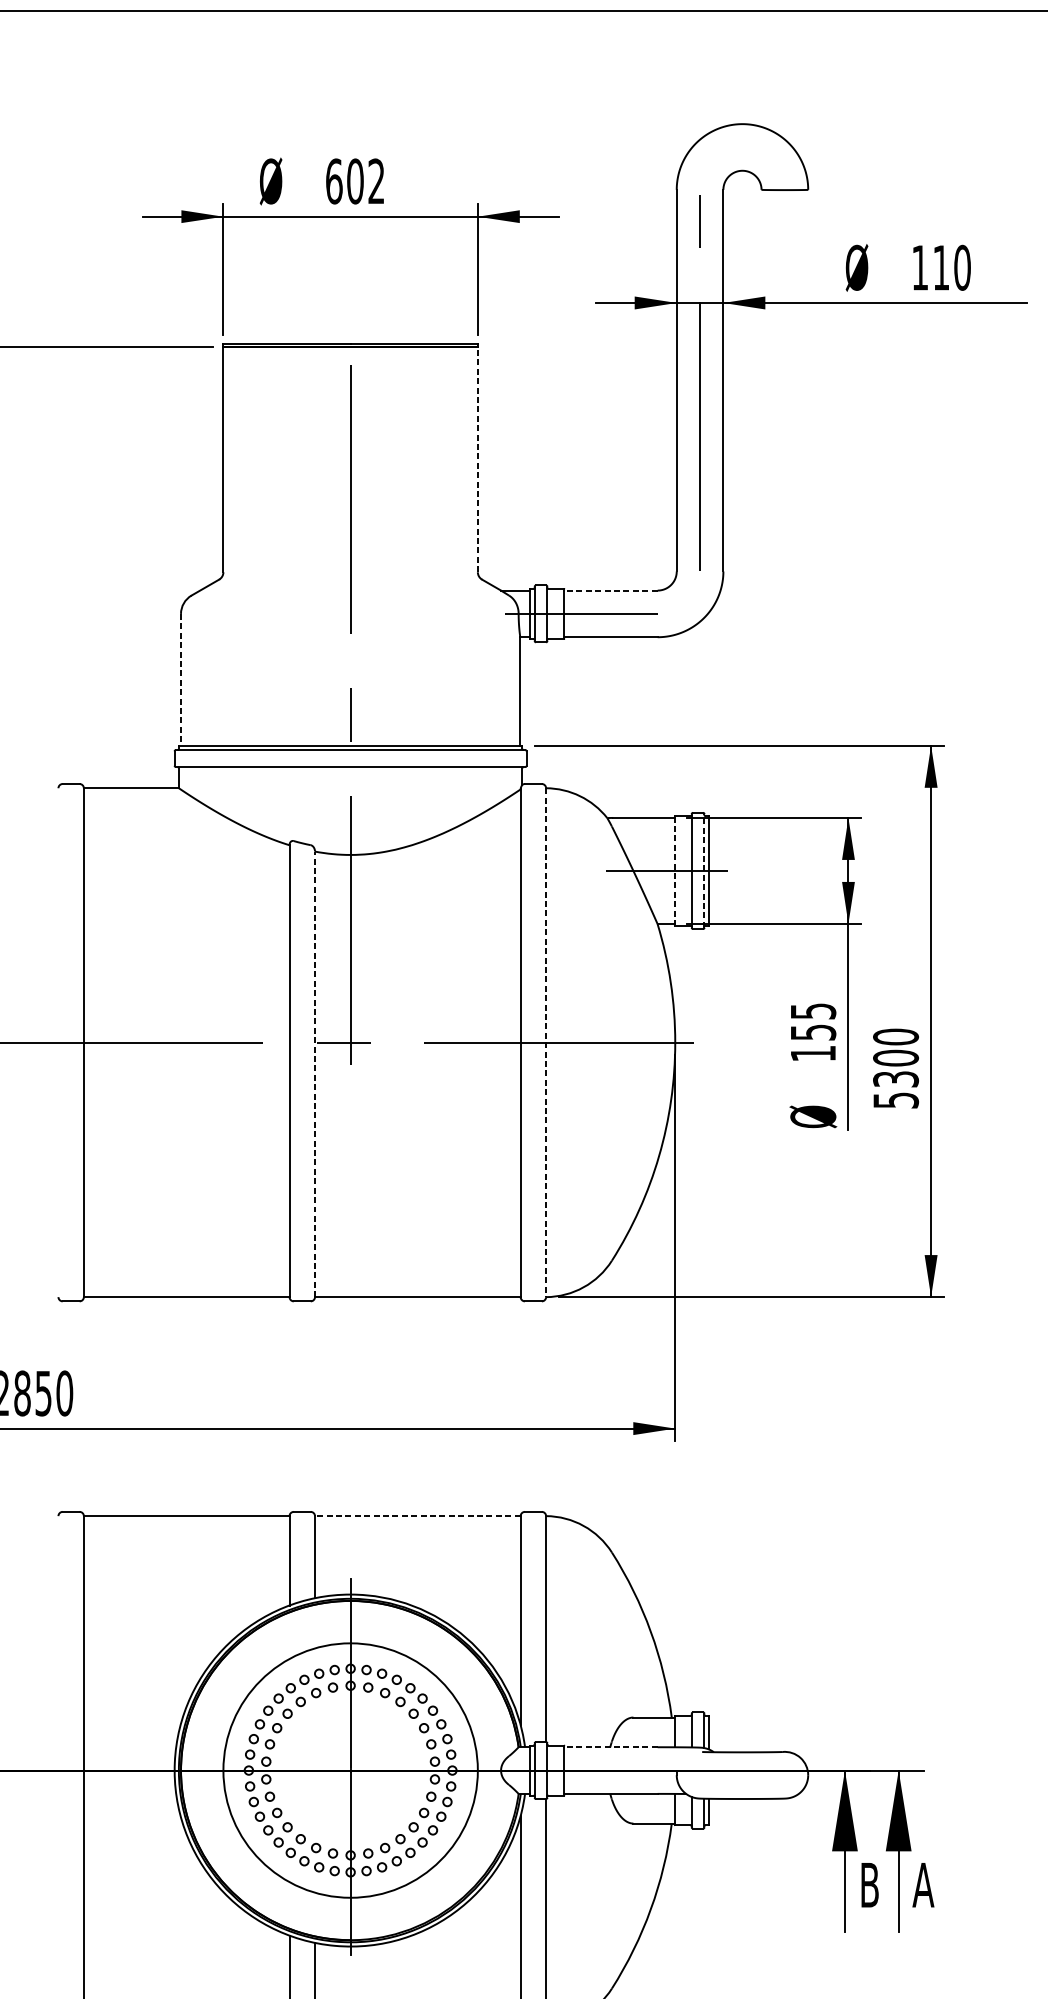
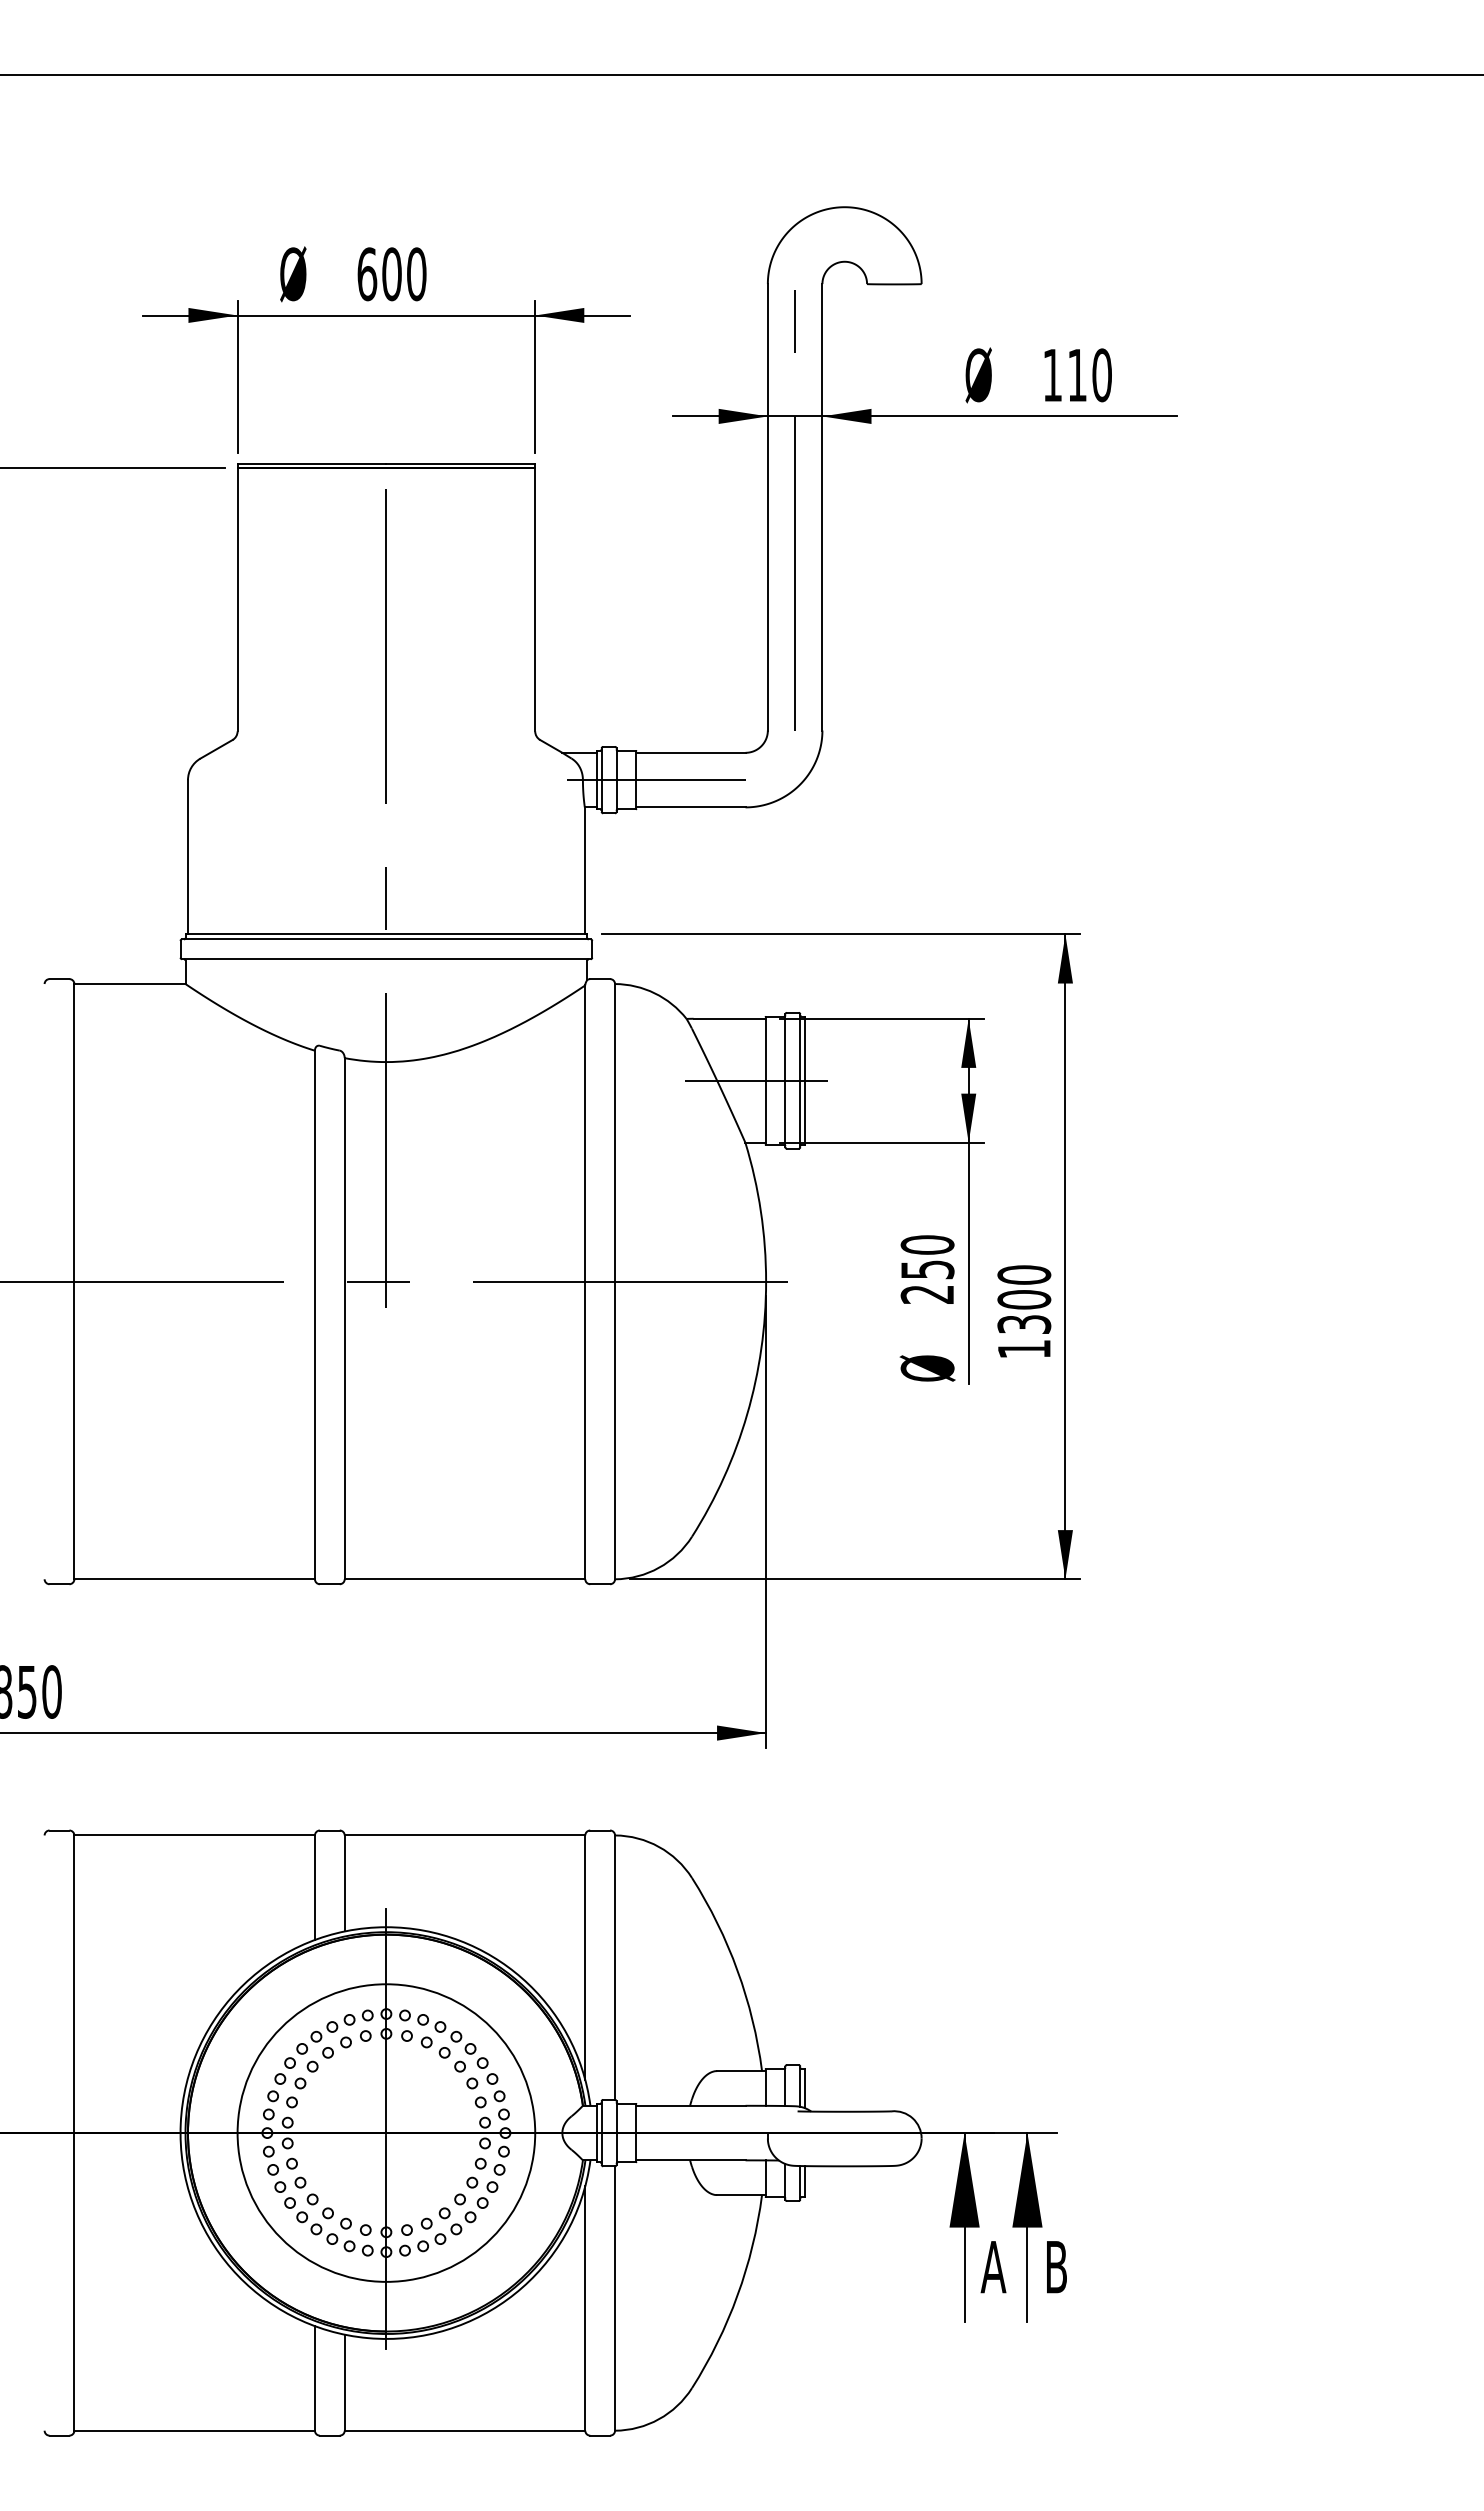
text: (376, 181) -> (416, 274), 602 -> 600
line: (478, 459) -> (535, 599), dashed -> solid
line: (610, 590) -> (690, 752), dashed -> solid
line: (181, 680) -> (188, 857), dashed -> solid
line: (704, 870) -> (800, 1080), dashed -> solid
line: (674, 871) -> (765, 1081), dashed -> solid
text: (813, 1032) -> (927, 1269), 155 -> 250
line: (546, 1042) -> (615, 1281), dashed -> solid
line: (314, 1074) -> (344, 1318), dashed -> solid
text: (896, 1100) -> (1024, 1349), 5300 -> 1300
line: (417, 1516) -> (464, 1835), dashed -> solid
line: (610, 1746) -> (690, 2105), dashed -> solid
text: (869, 1885) -> (993, 2267), B -> A
text: (923, 1885) -> (1056, 2267), A -> B

